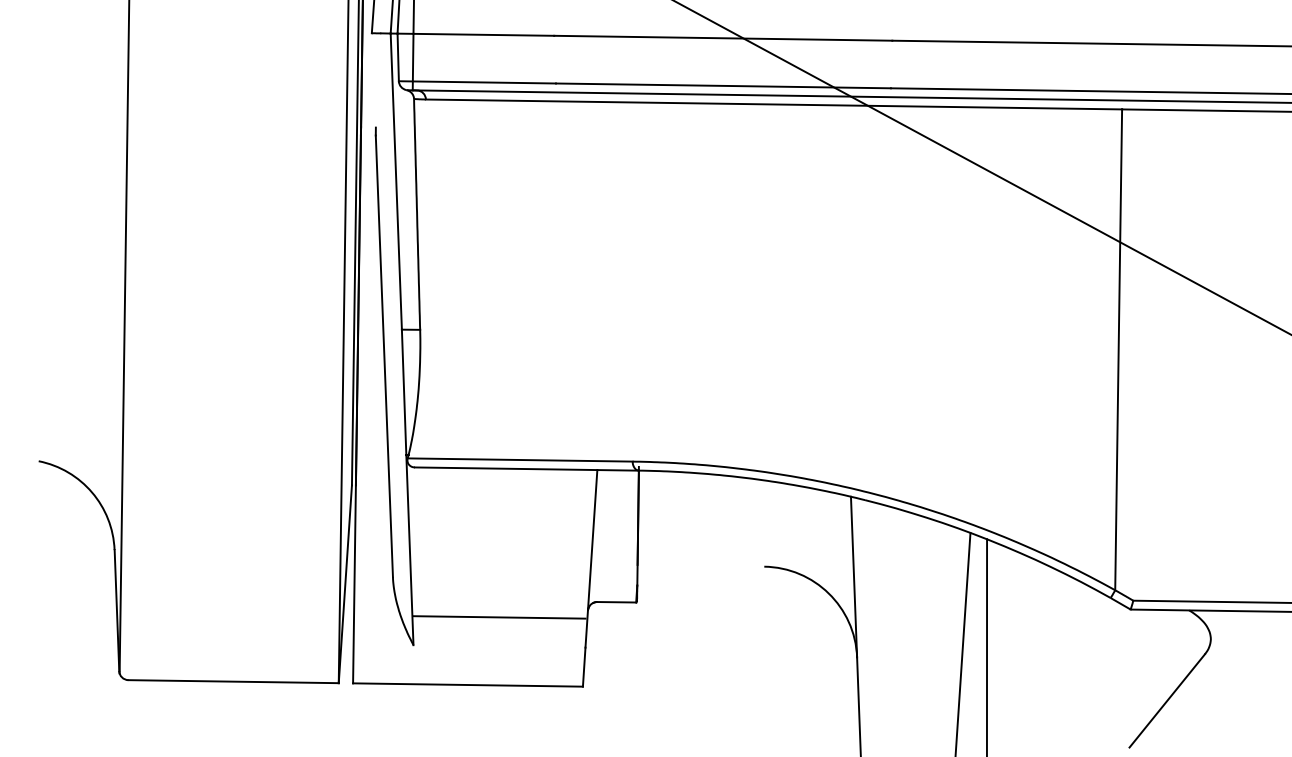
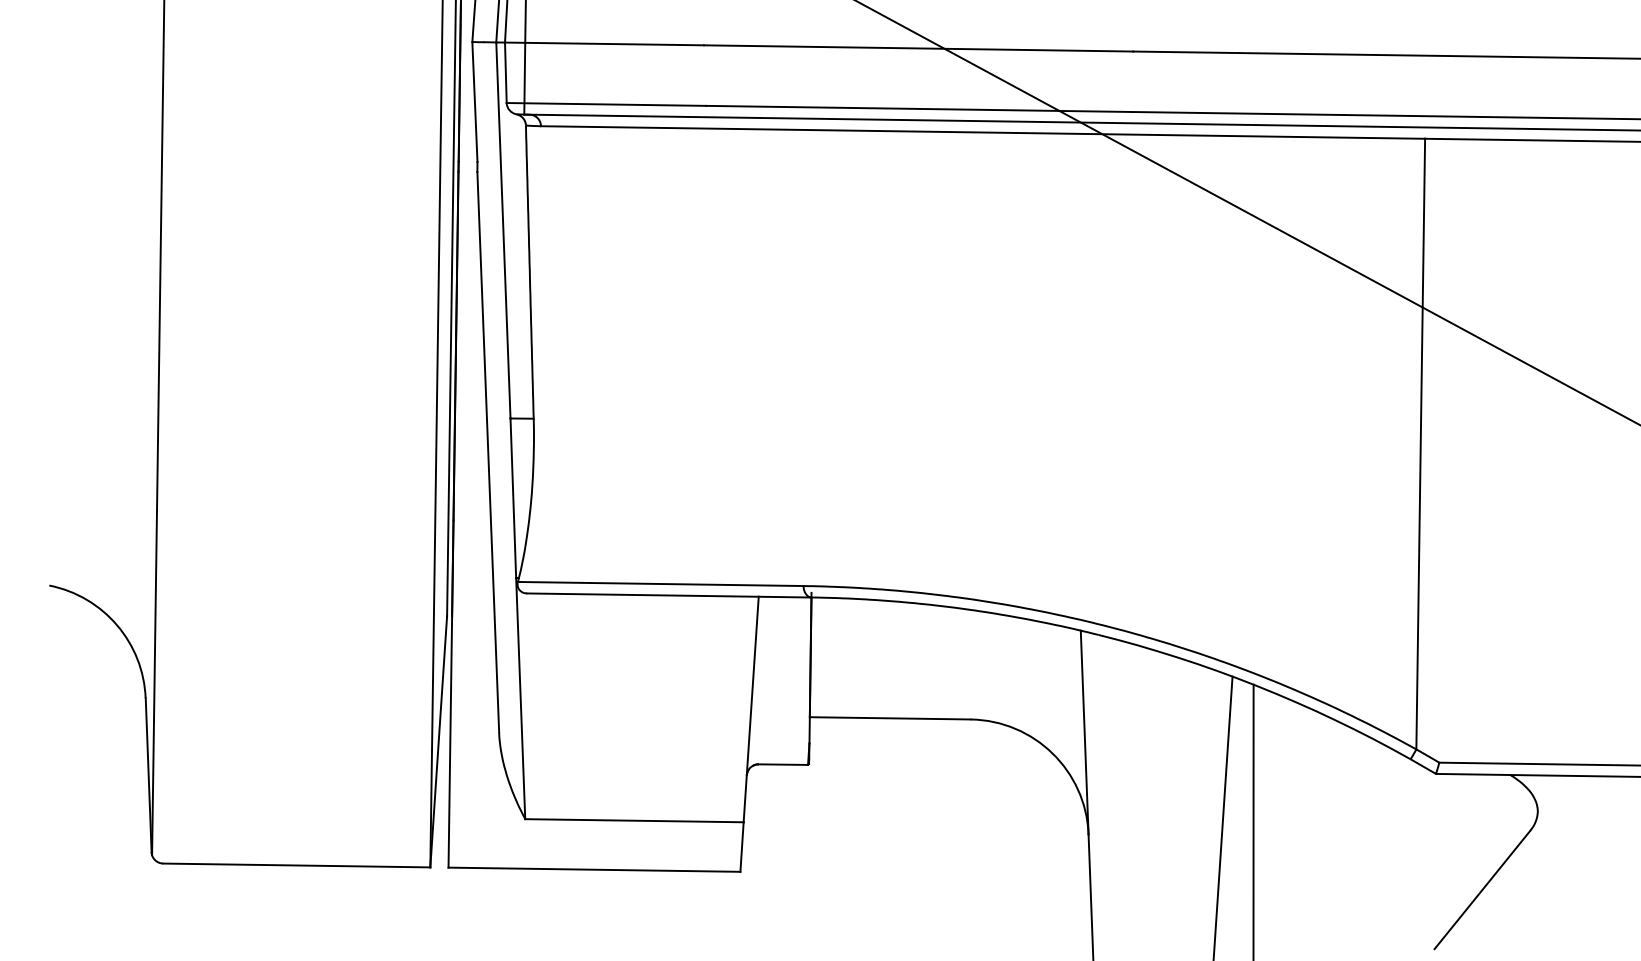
line: (373, 80) -> (474, 102), added
line: (700, 565) -> (889, 717), added
line: (499, 617) -> (634, 820), moved

